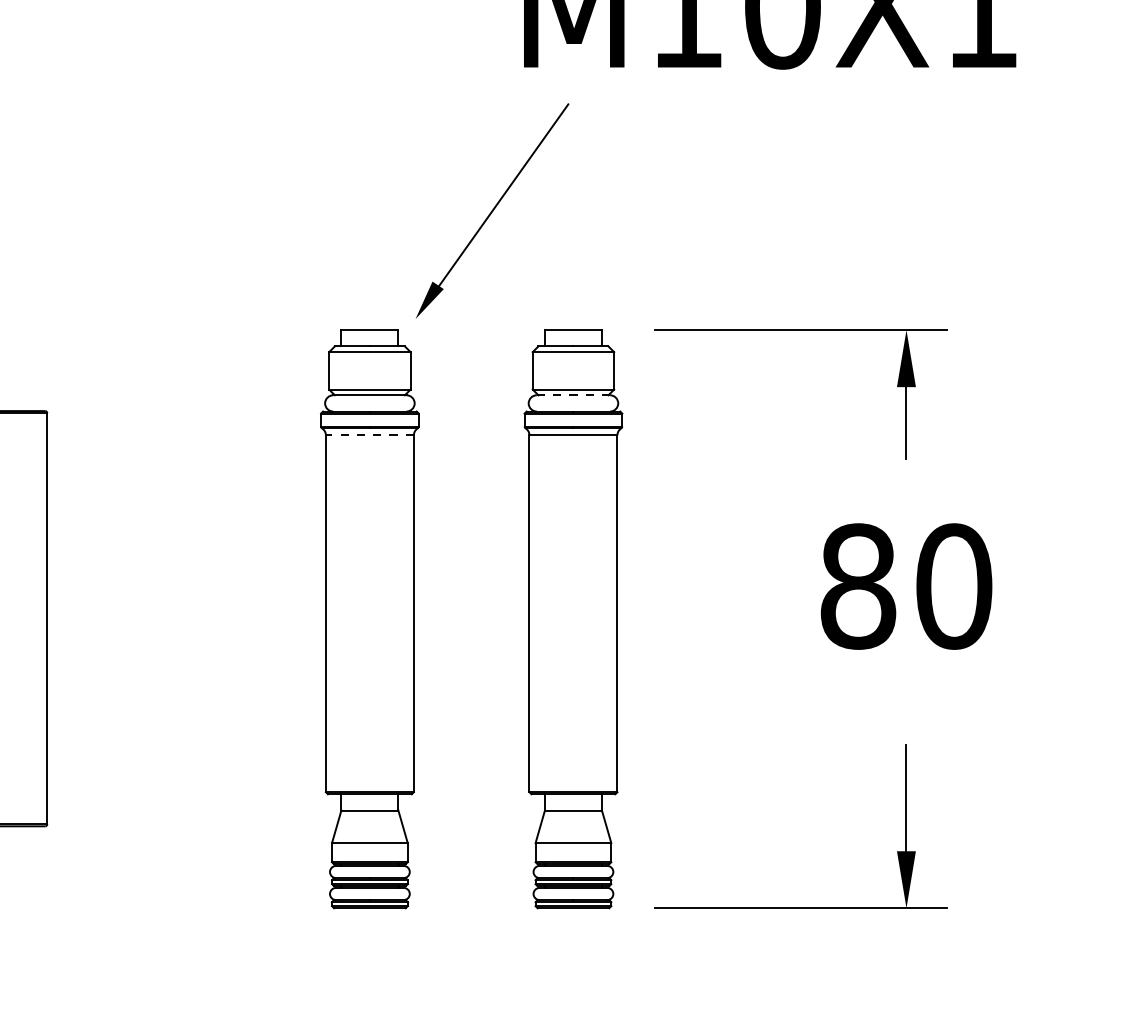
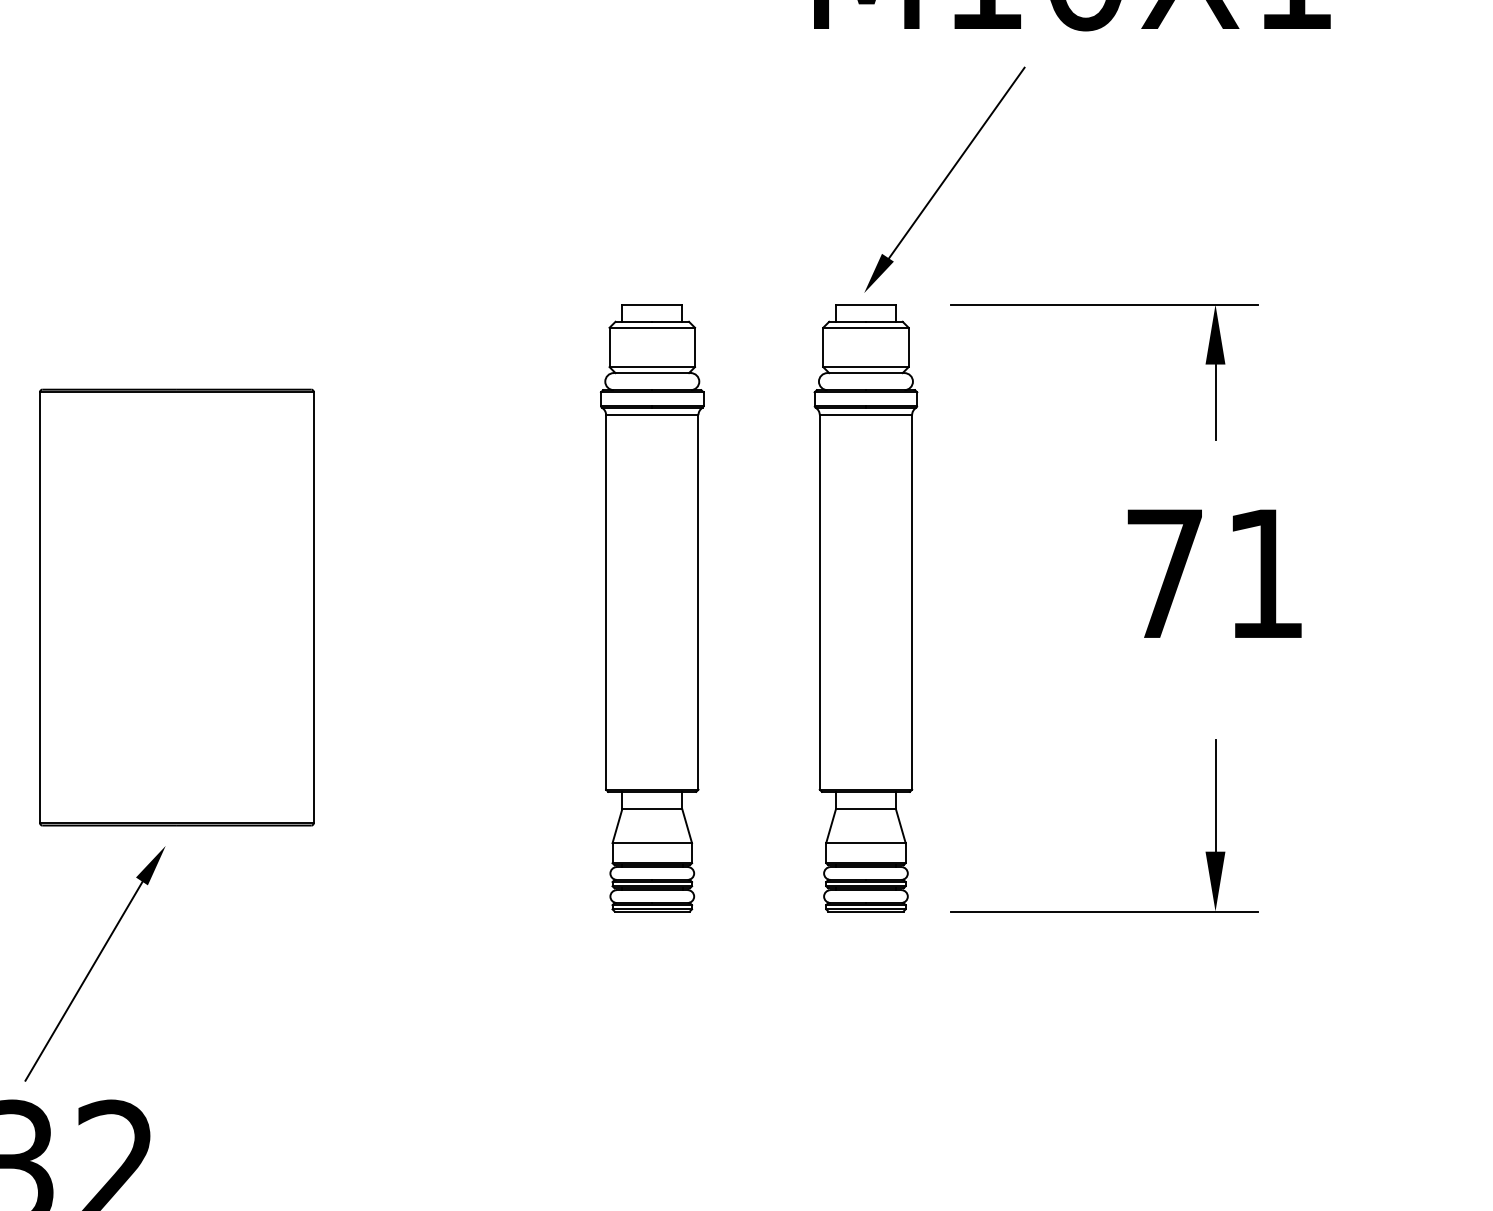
part: (492, 210) -> (944, 179), moved
line: (573, 395) -> (865, 373), dashed -> solid
line: (369, 435) -> (651, 415), dashed -> solid
text: (906, 586) -> (1215, 573), 80 -> 71

